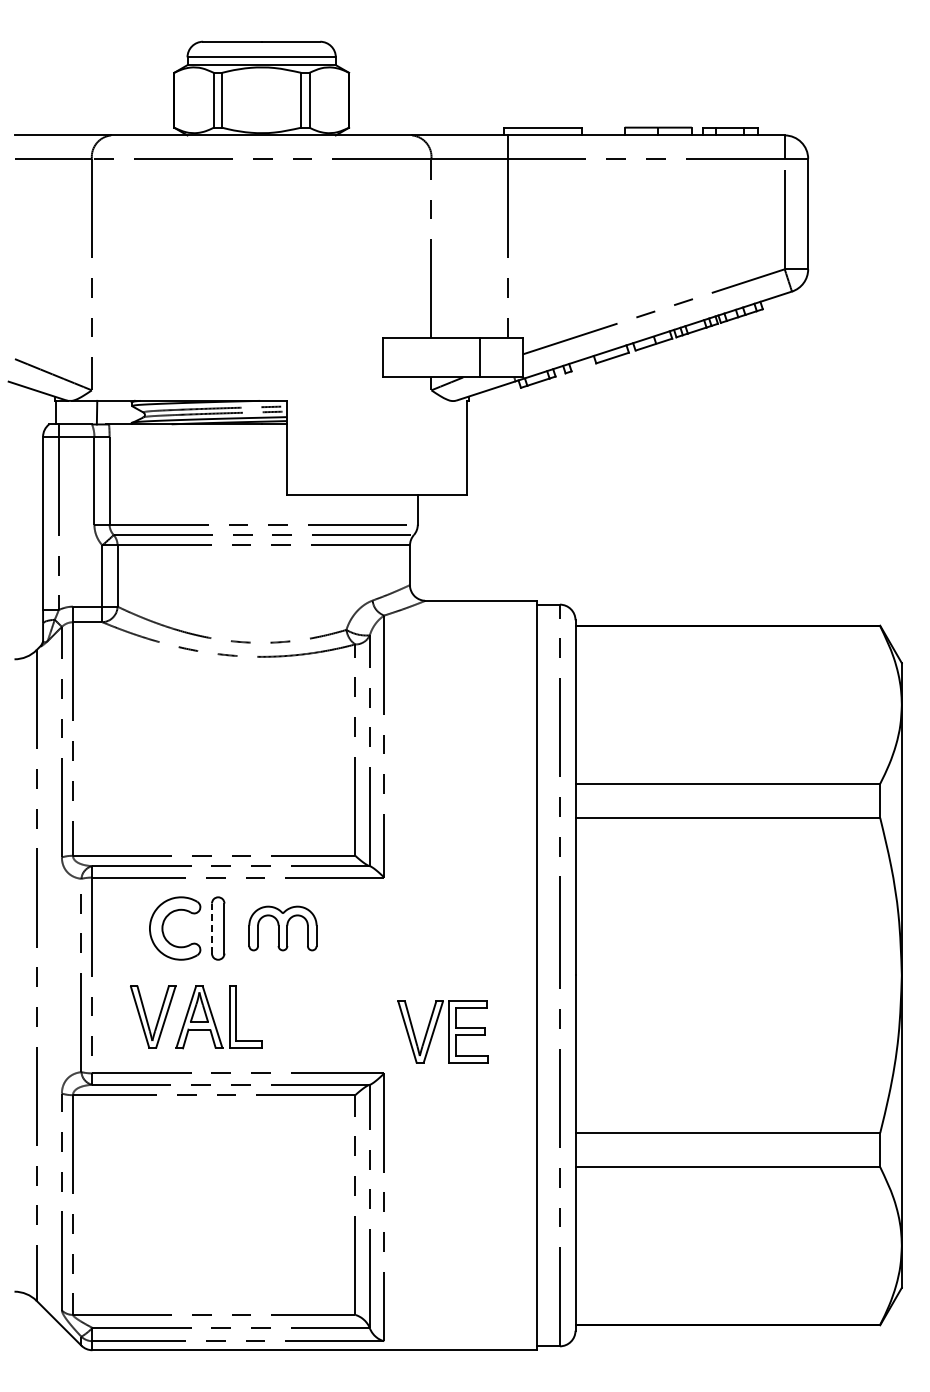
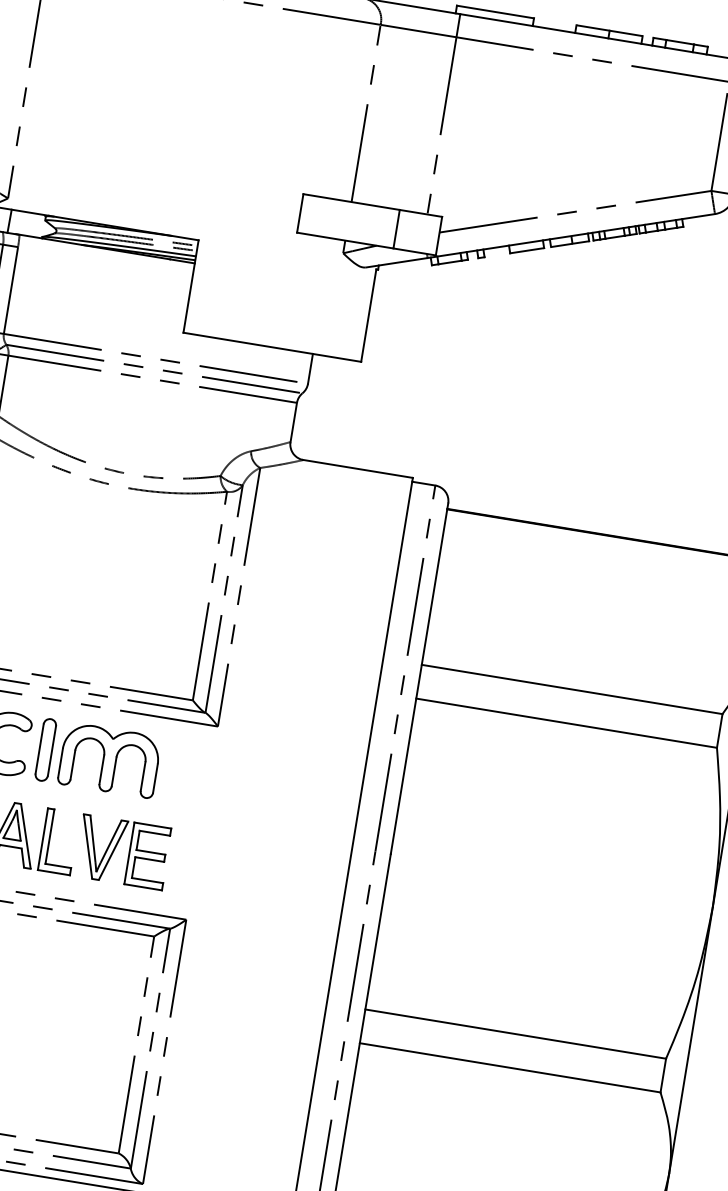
line: (211, 928) -> (39, 748), dashed -> solid
part: (282, 928) -> (109, 760), size x1.43
part: (442, 1031) -> (122, 851), moved

